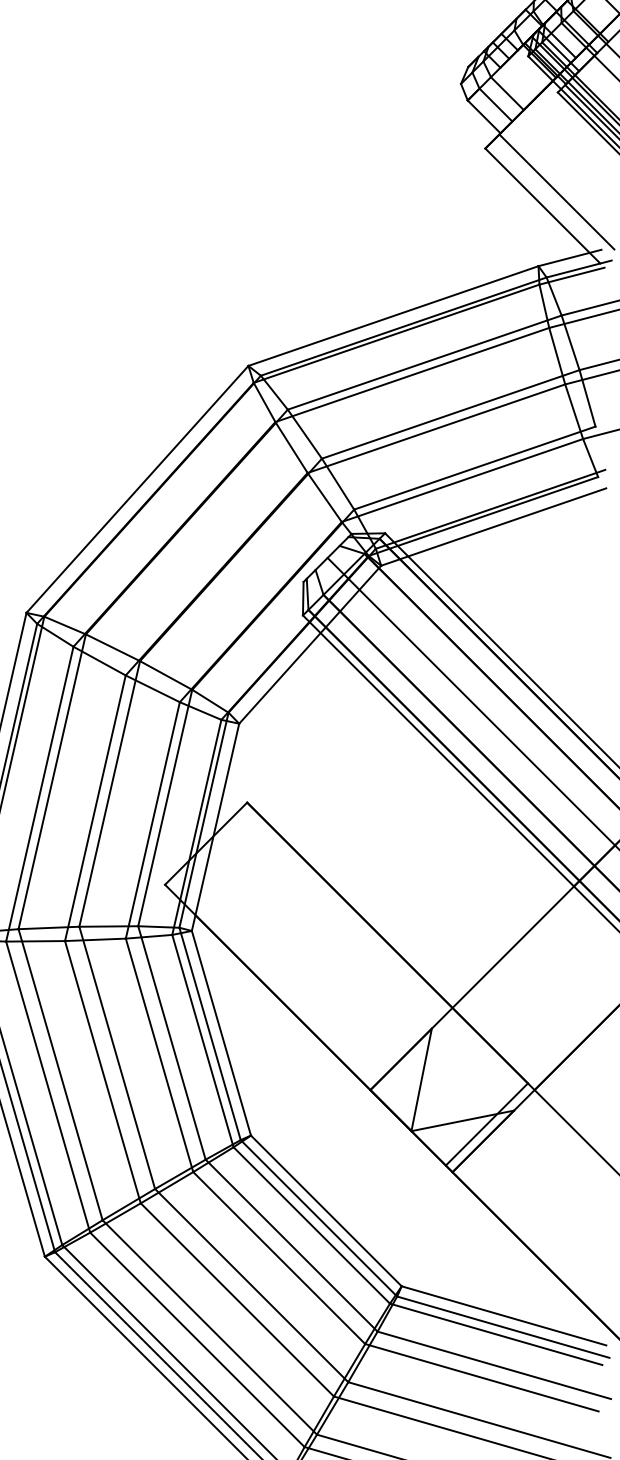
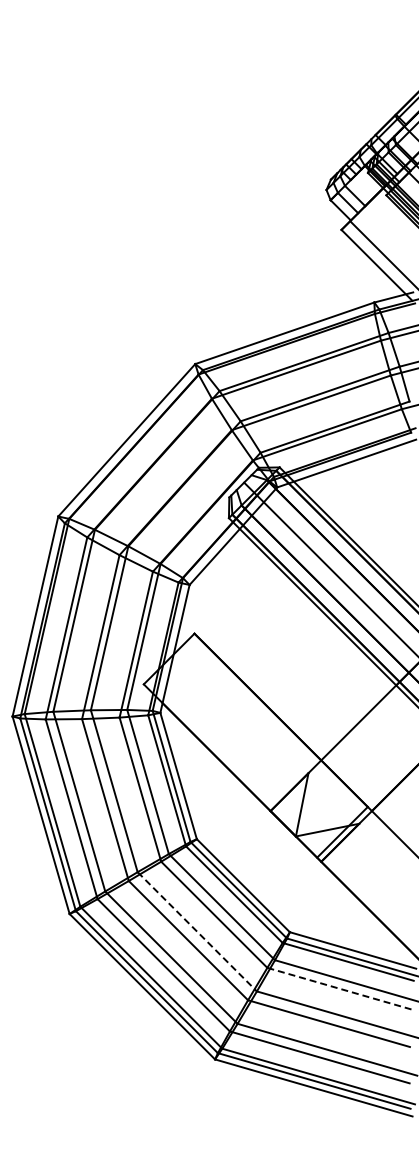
line: (252, 1286) -> (197, 932), solid -> dashed
line: (482, 1377) -> (339, 988), solid -> dashed

